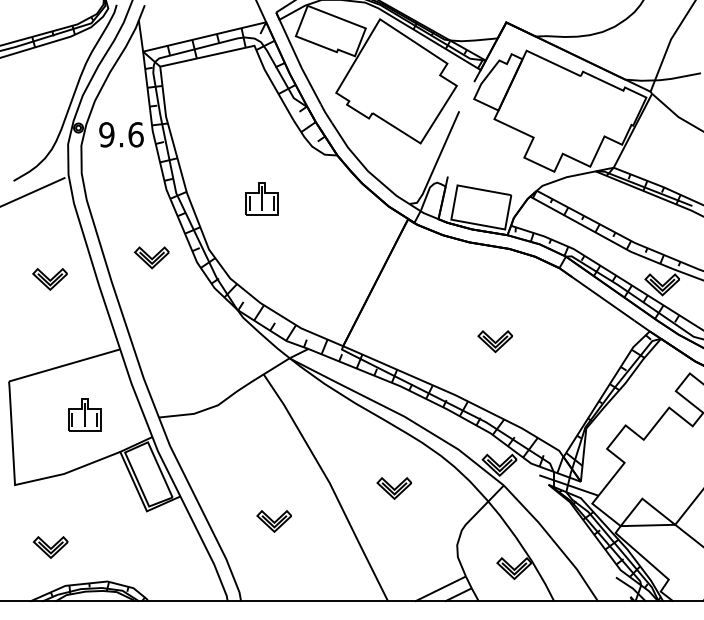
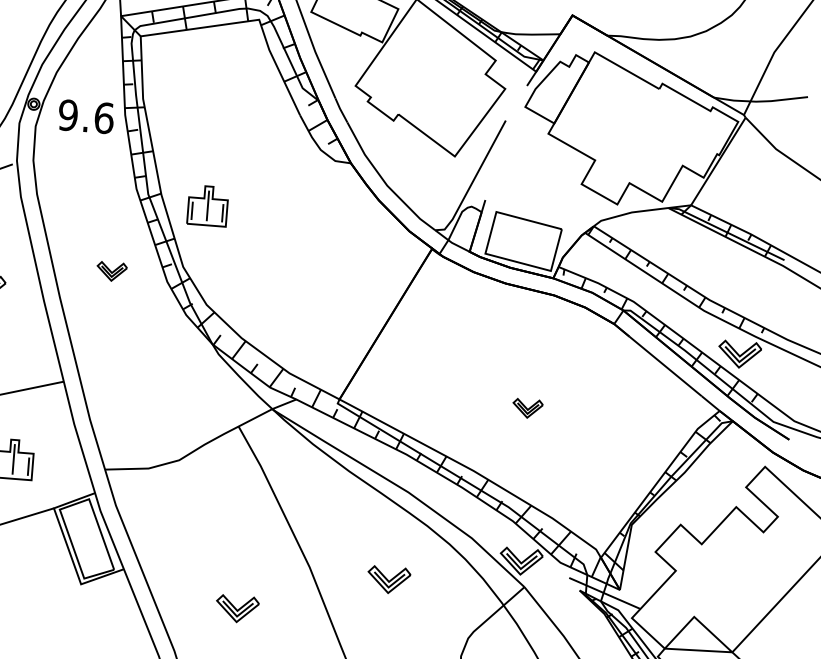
part: (261, 198) -> (207, 205), moved
part: (151, 257) -> (111, 271), size x0.7
part: (494, 341) -> (526, 408), size x0.7

